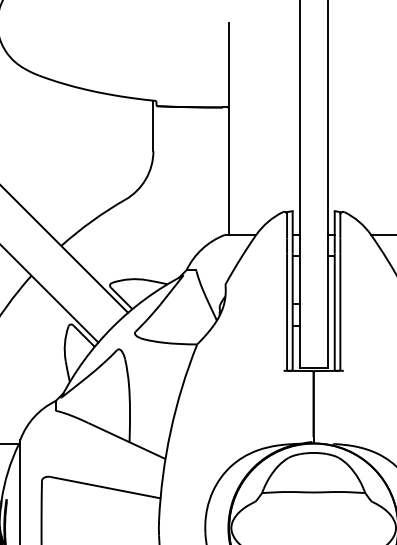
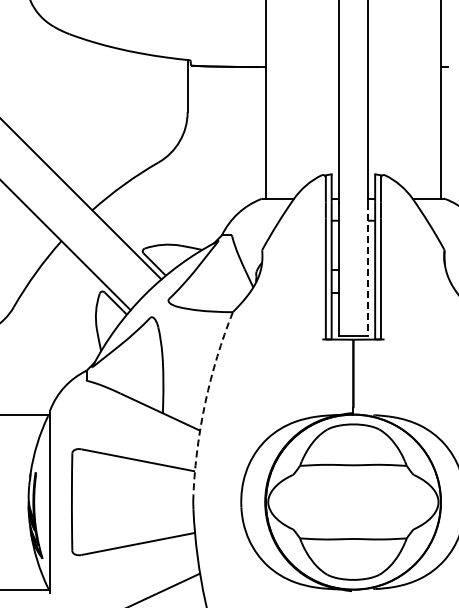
line: (327, 303) -> (367, 269), solid -> dashed
arc: (170, 430) -> (205, 401), solid -> dashed

